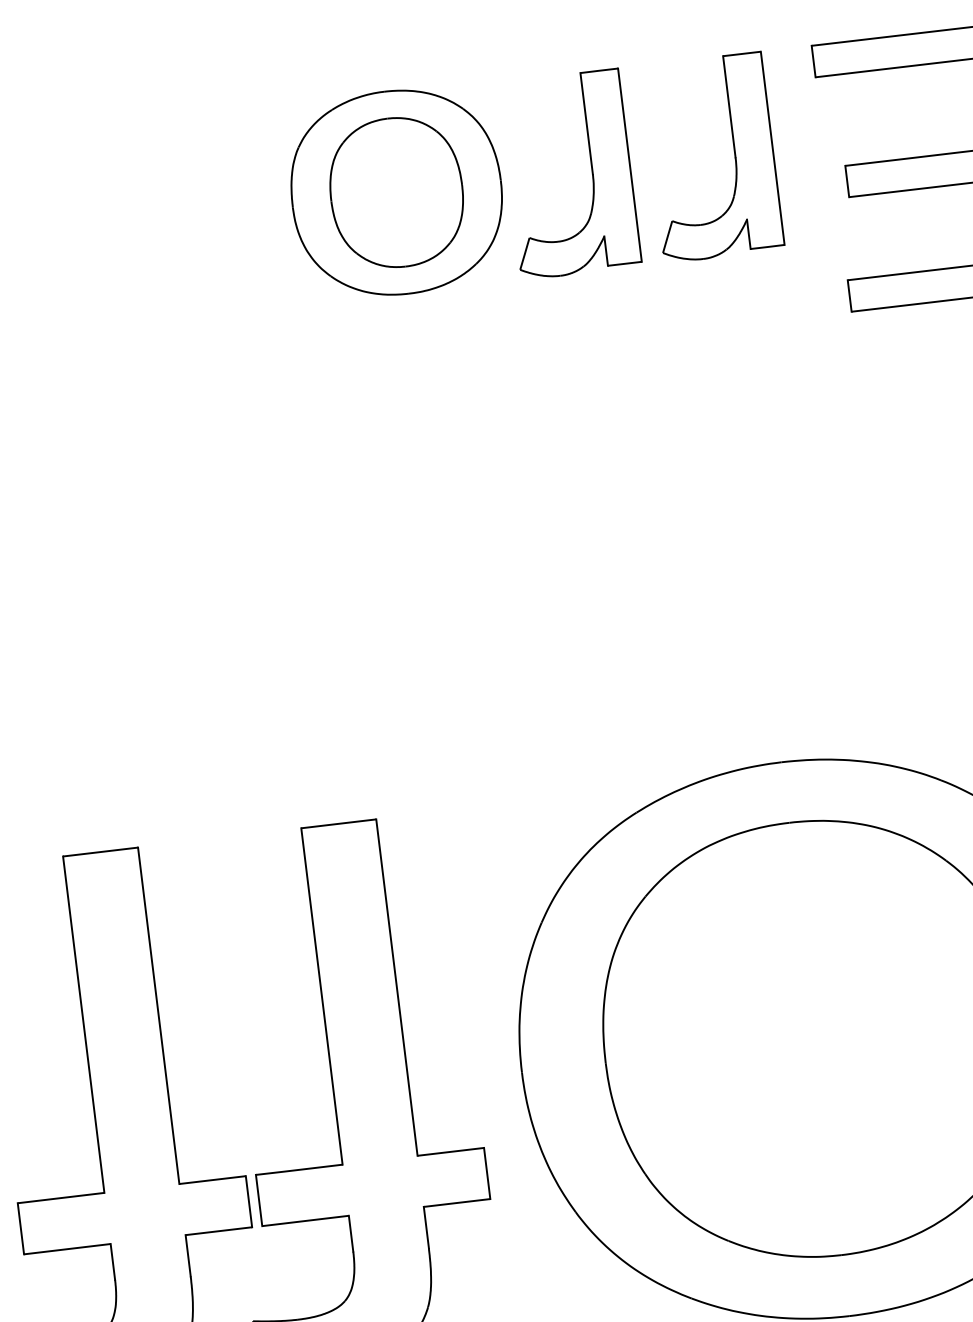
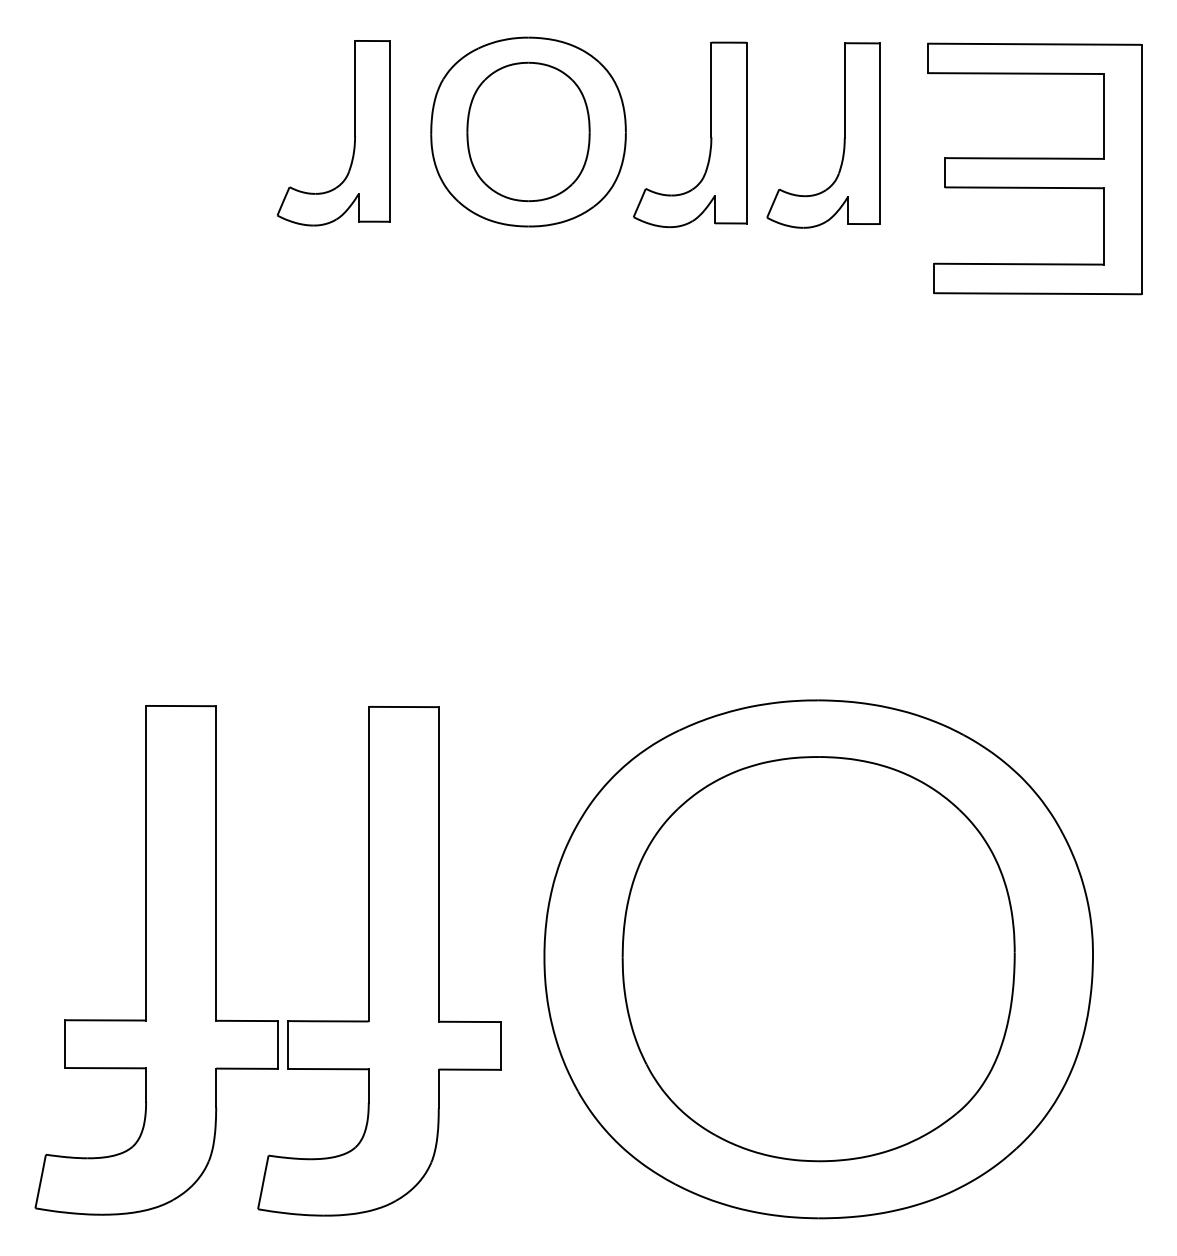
part: (210, 217) -> (354, 133), added

